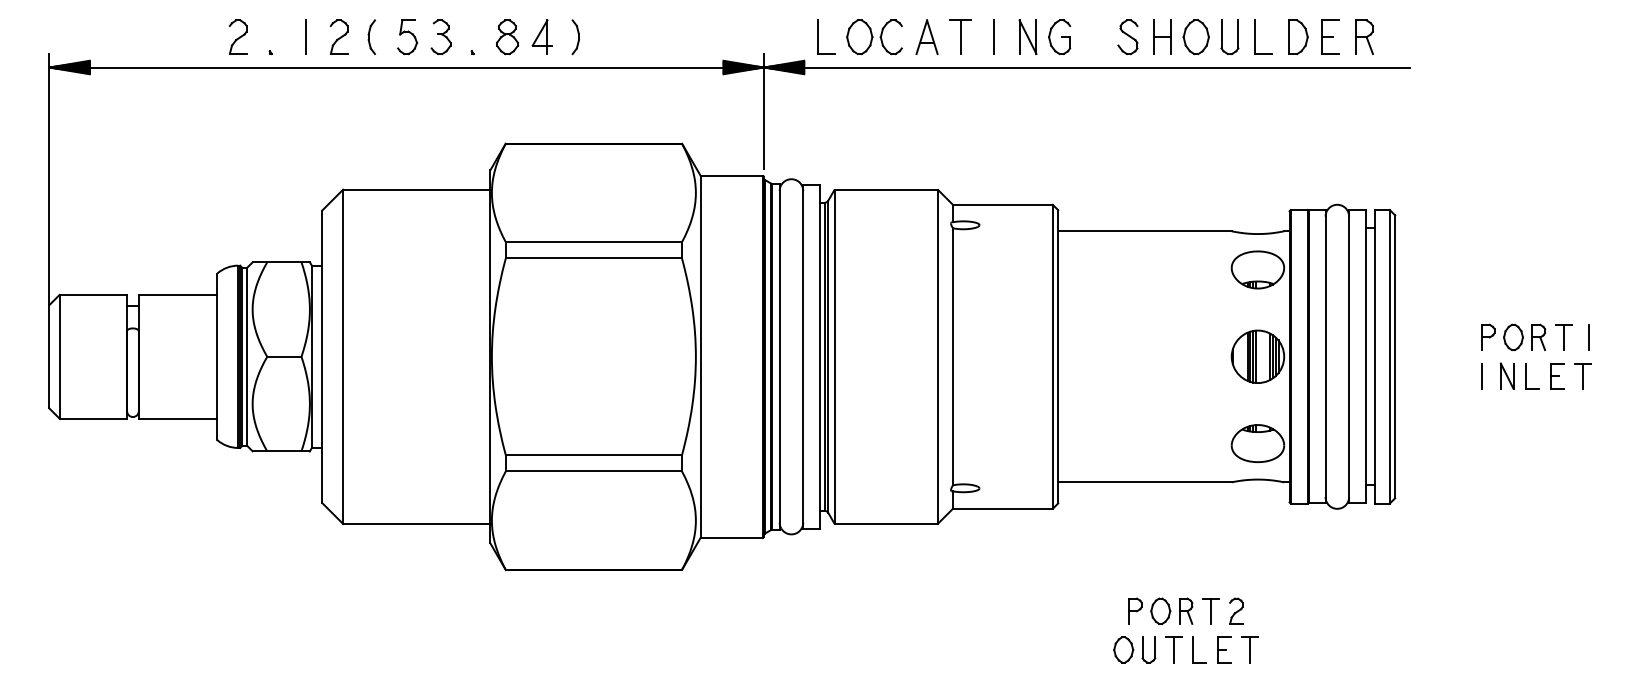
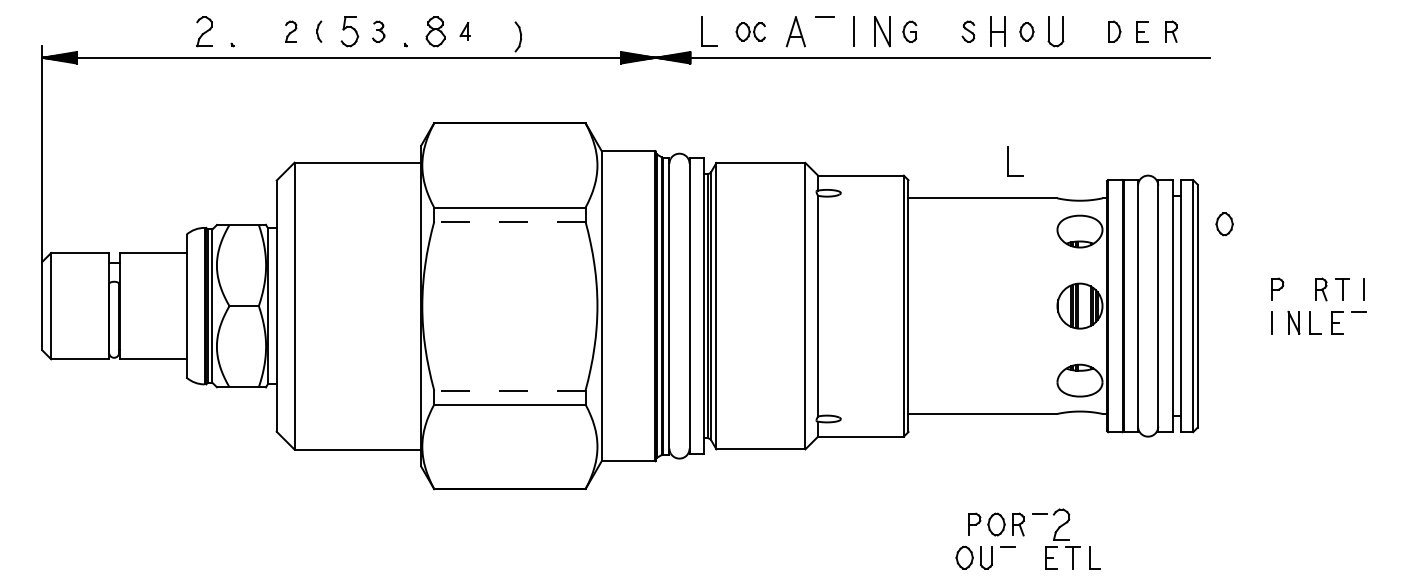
part: (338, 36) -> (290, 31), size x0.7
part: (371, 36) -> (318, 31), size x0.7
part: (541, 36) -> (464, 31), size x0.6
part: (1127, 36) -> (967, 31), size x0.7
part: (1255, 36) -> (1008, 160), moved
part: (1298, 36) -> (1114, 31), size x0.7
part: (1330, 36) -> (1142, 31), size x0.7
part: (1364, 36) -> (1171, 31), size x0.7
line: (305, 37) -> (262, 32), removed
part: (440, 37) -> (378, 32), size x0.7
part: (575, 37) -> (518, 37), moved
part: (874, 37) -> (750, 32), size x0.6
line: (960, 37) -> (824, 32), removed
part: (1059, 37) -> (909, 32), size x0.7
part: (1195, 37) -> (1026, 32), size x0.6
line: (763, 111) -> (655, 95), removed
line: (593, 258) -> (509, 221), solid -> dashed
part: (1513, 337) -> (1224, 224), moved
line: (1582, 375) -> (1358, 322), removed
line: (593, 455) -> (509, 390), solid -> dashed
line: (1211, 610) -> (1040, 523), removed
part: (1236, 610) -> (1061, 523), size x1.4
line: (1174, 649) -> (1008, 557), removed
part: (1199, 649) -> (1095, 557), moved

